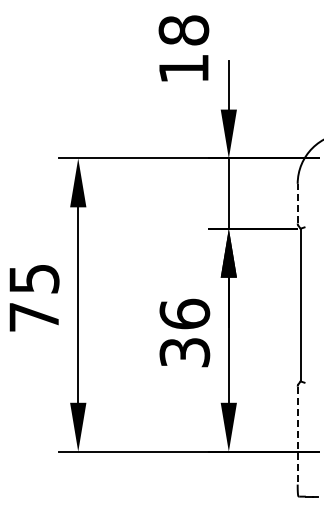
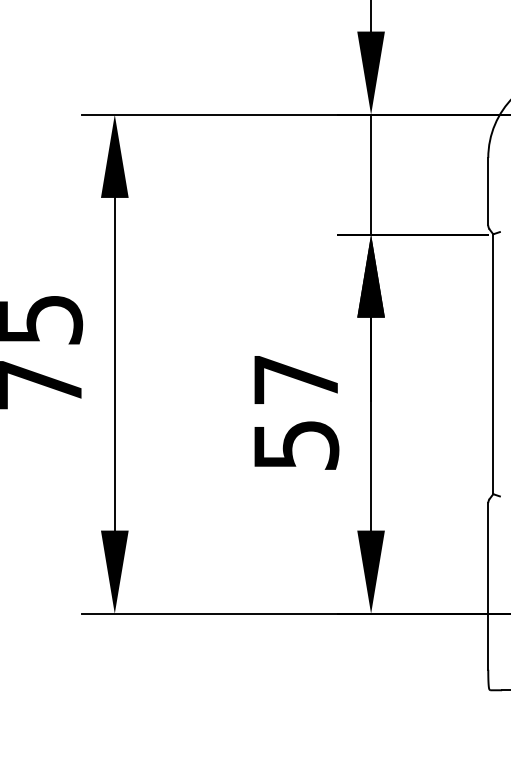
line: (297, 203) -> (487, 191), dashed -> solid
text: (184, 332) -> (295, 410), 36 -> 57
line: (297, 435) -> (487, 586), dashed -> solid

